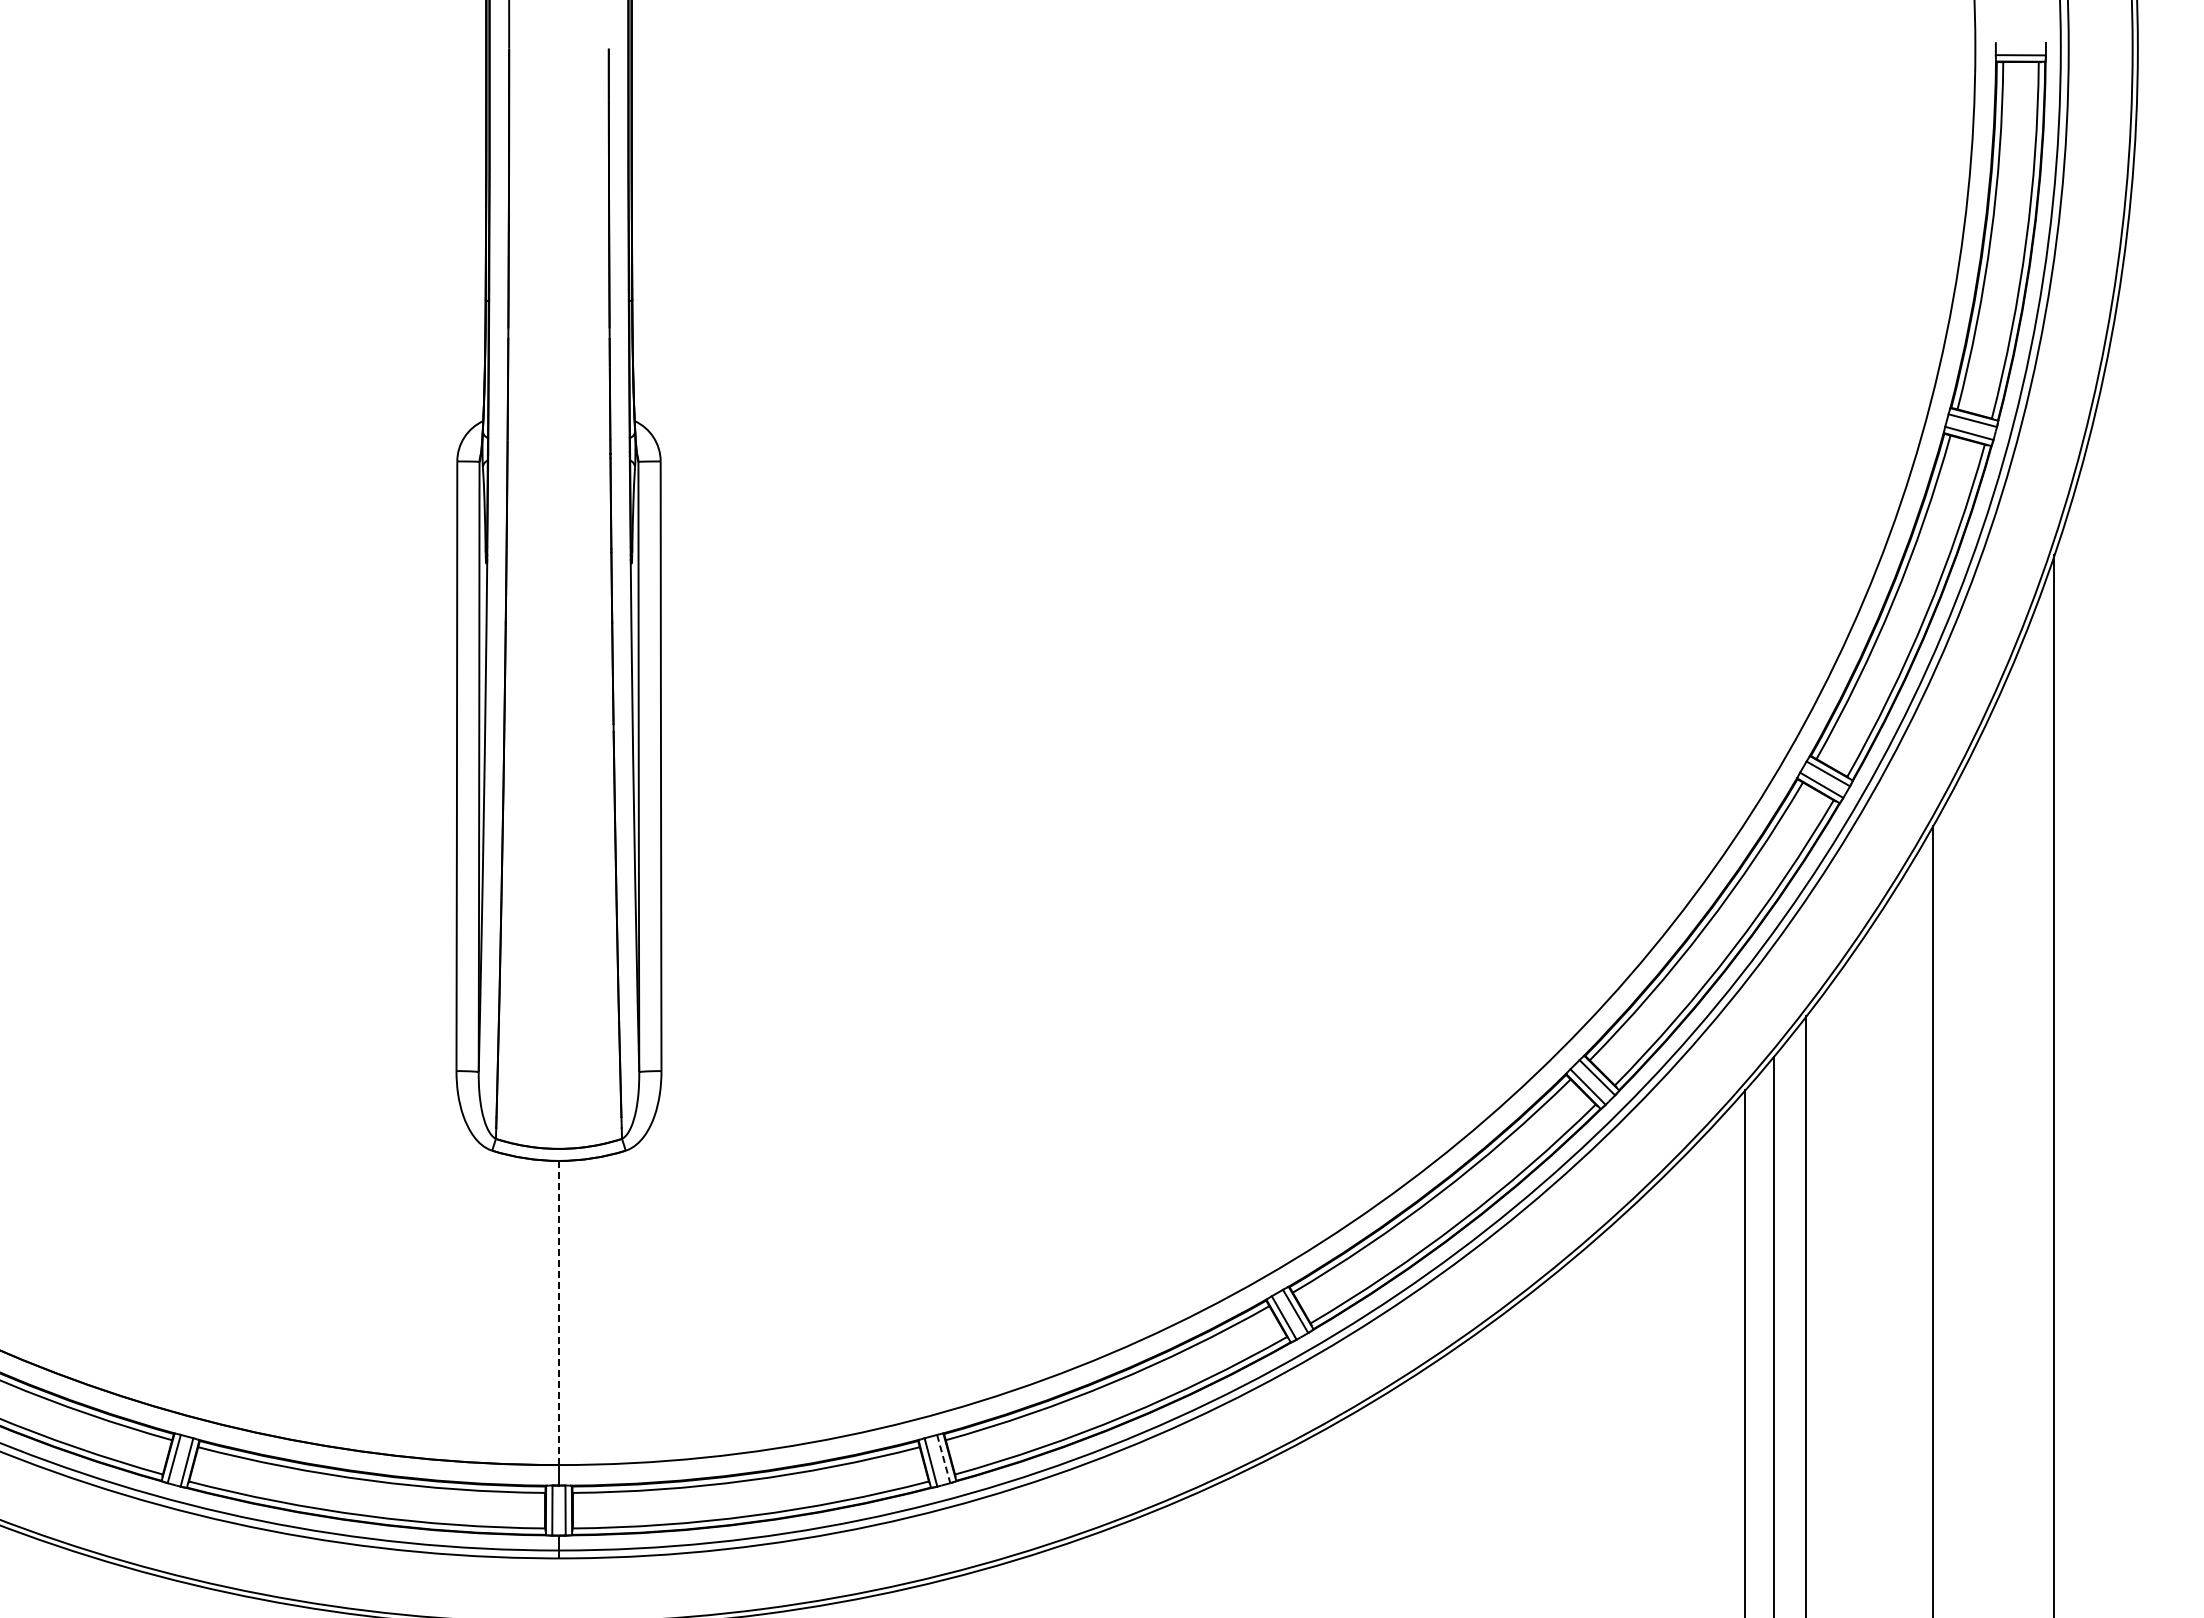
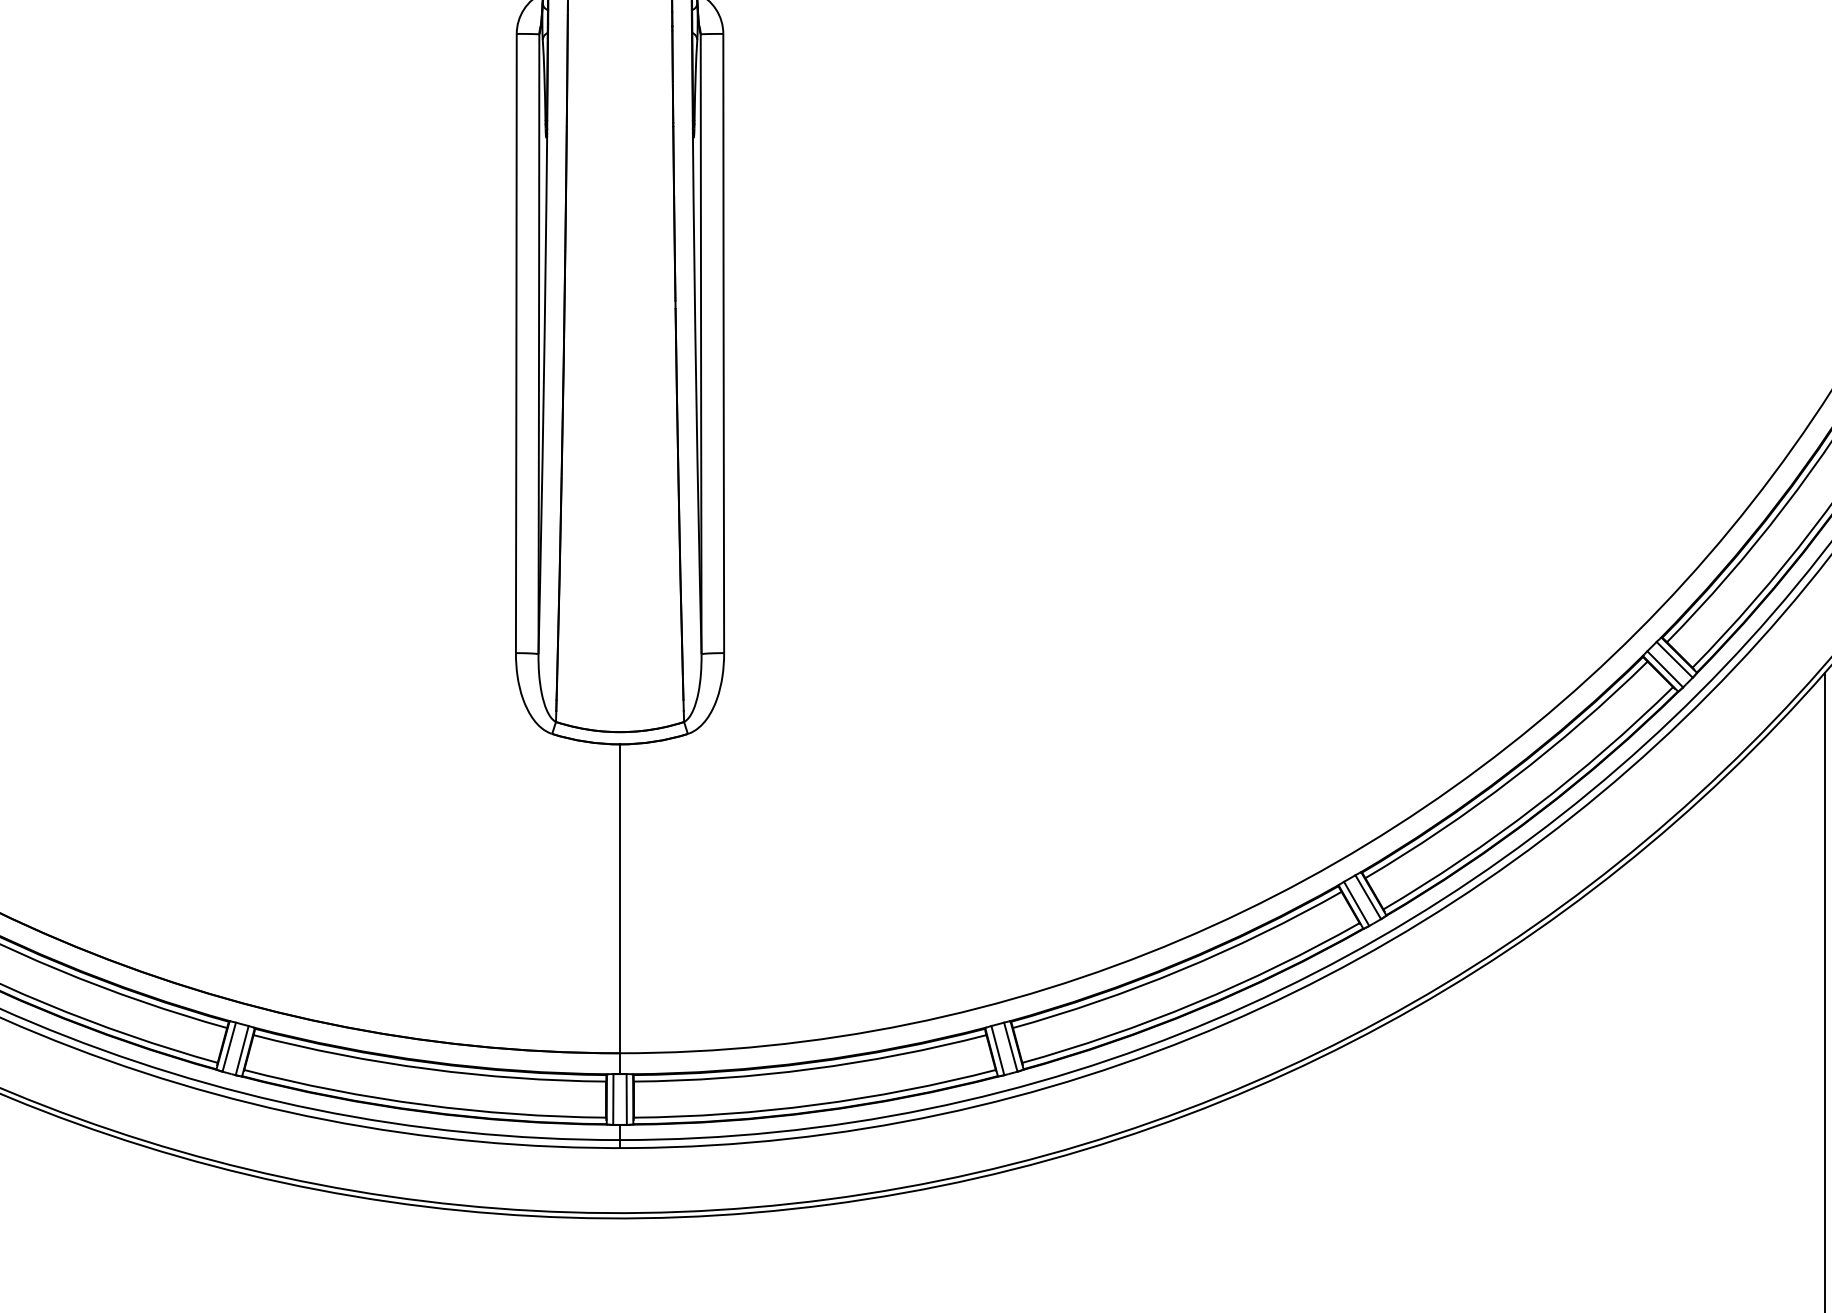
line: (559, 1313) -> (620, 899), dashed -> solid
line: (943, 1459) -> (1010, 1047), dashed -> solid

